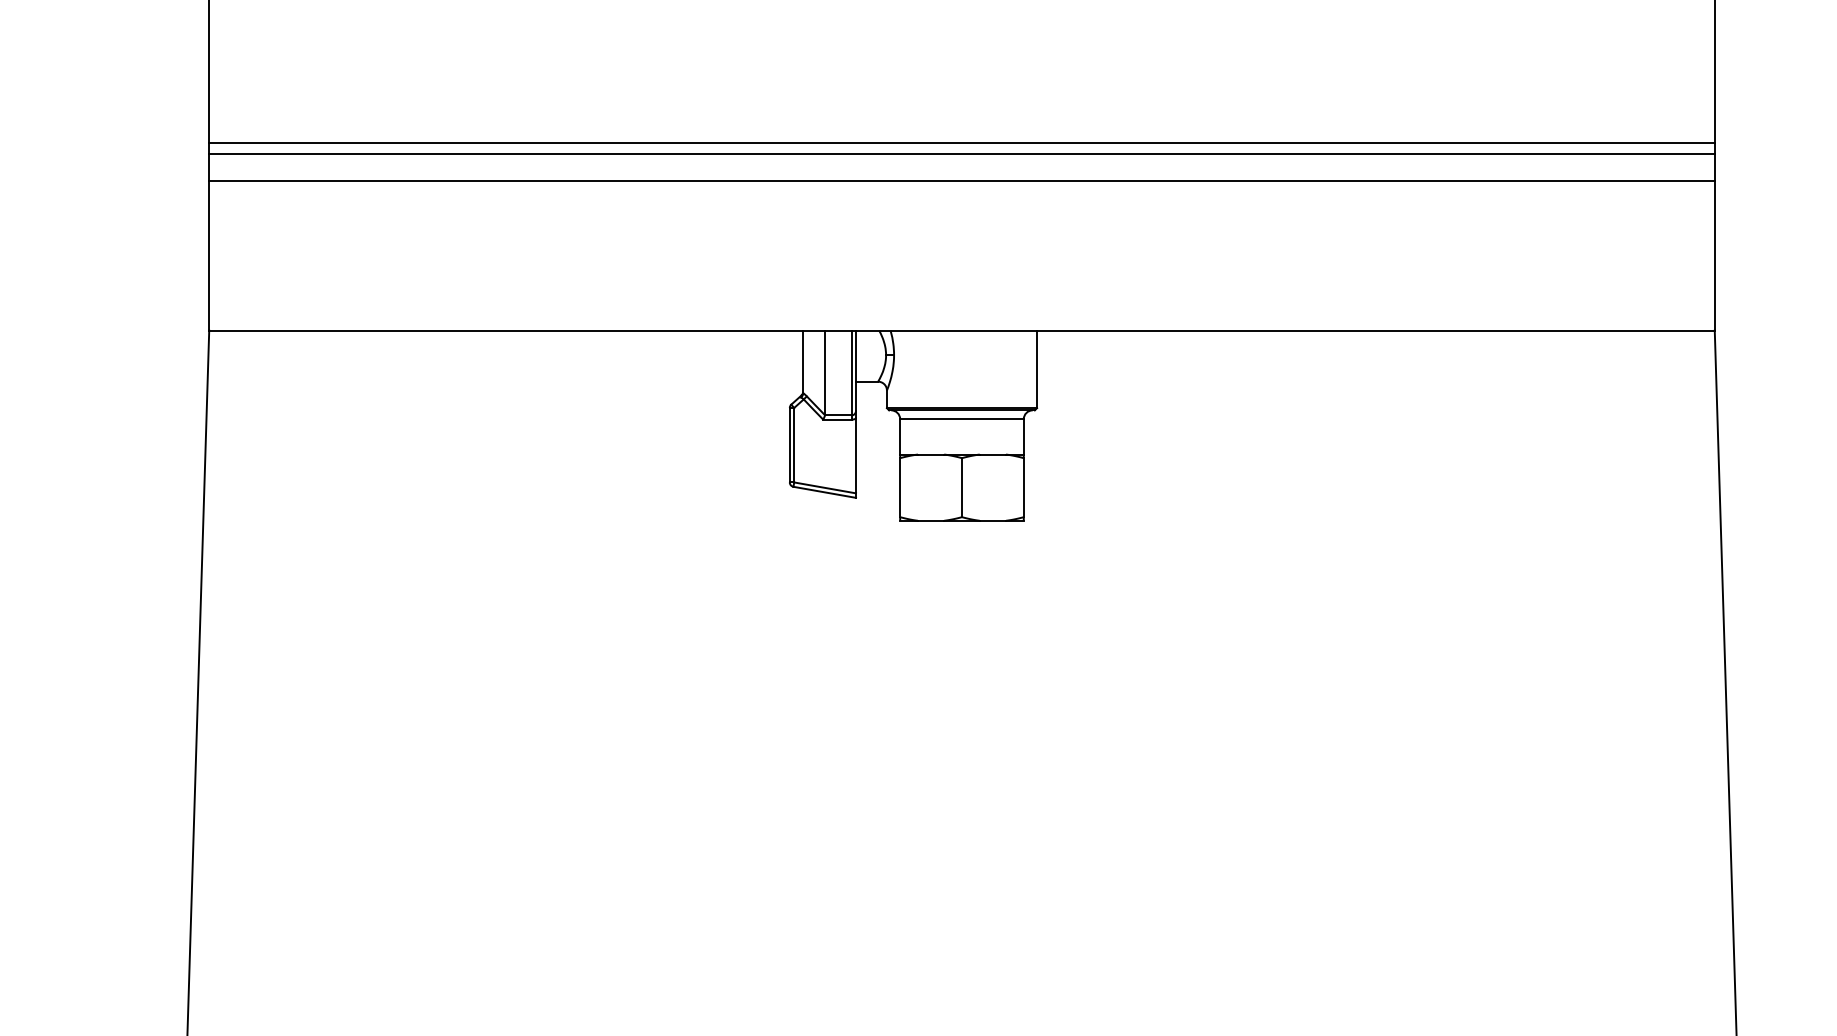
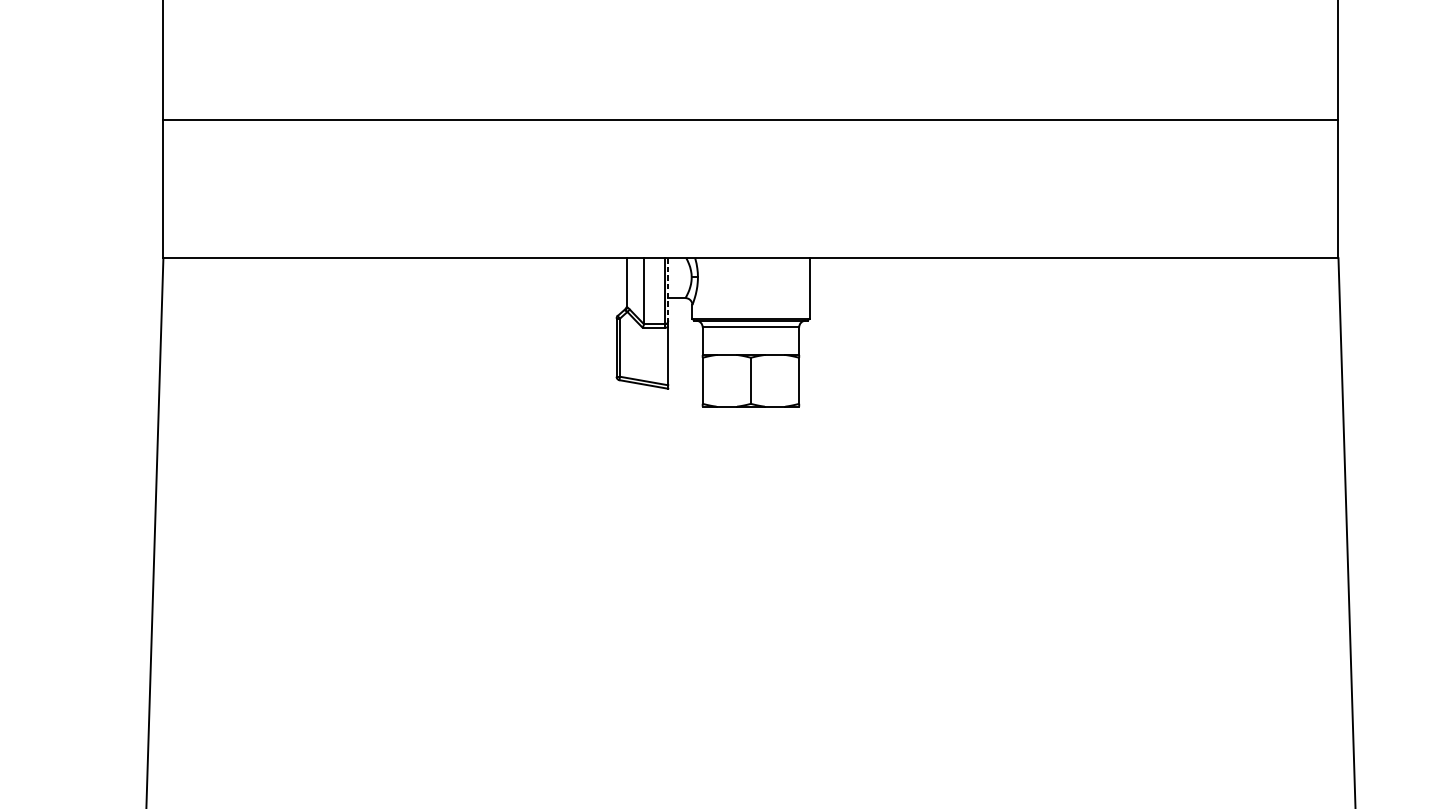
line: (961, 142) -> (750, 111), removed
line: (961, 180) -> (750, 141), removed
line: (856, 371) -> (668, 290), solid -> dashed

